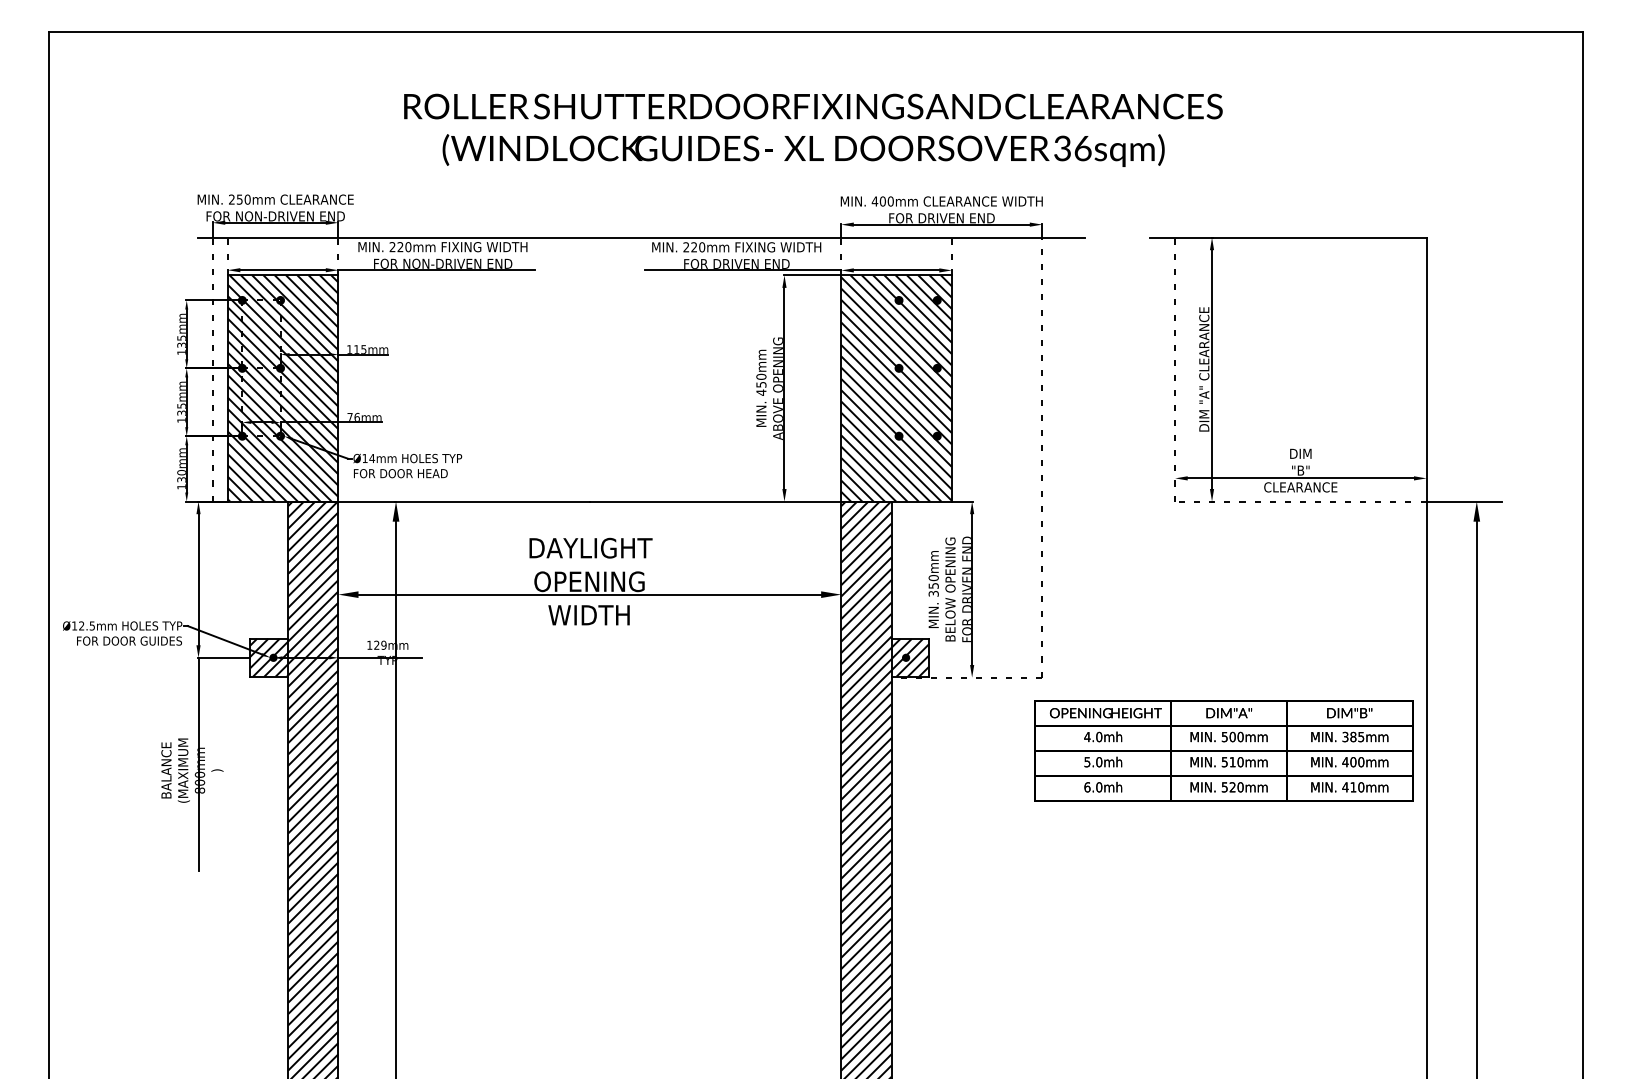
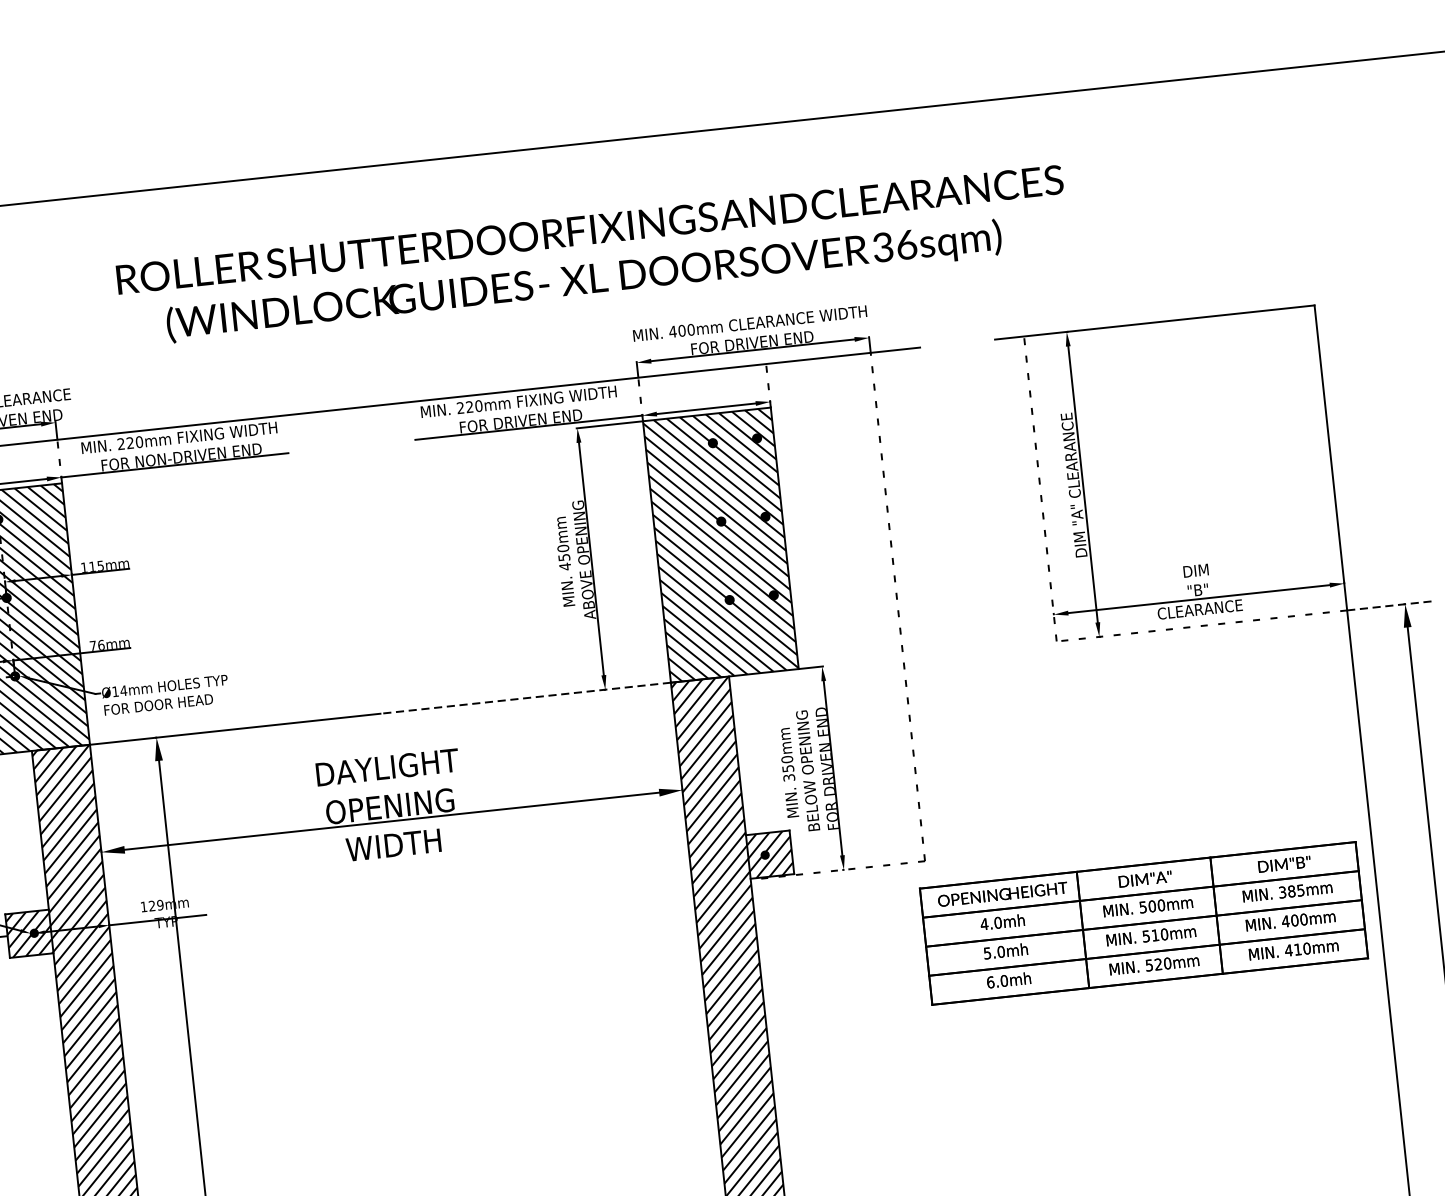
line: (715, 501) -> (525, 698), solid -> dashed
line: (1464, 501) -> (1391, 605), solid -> dashed

